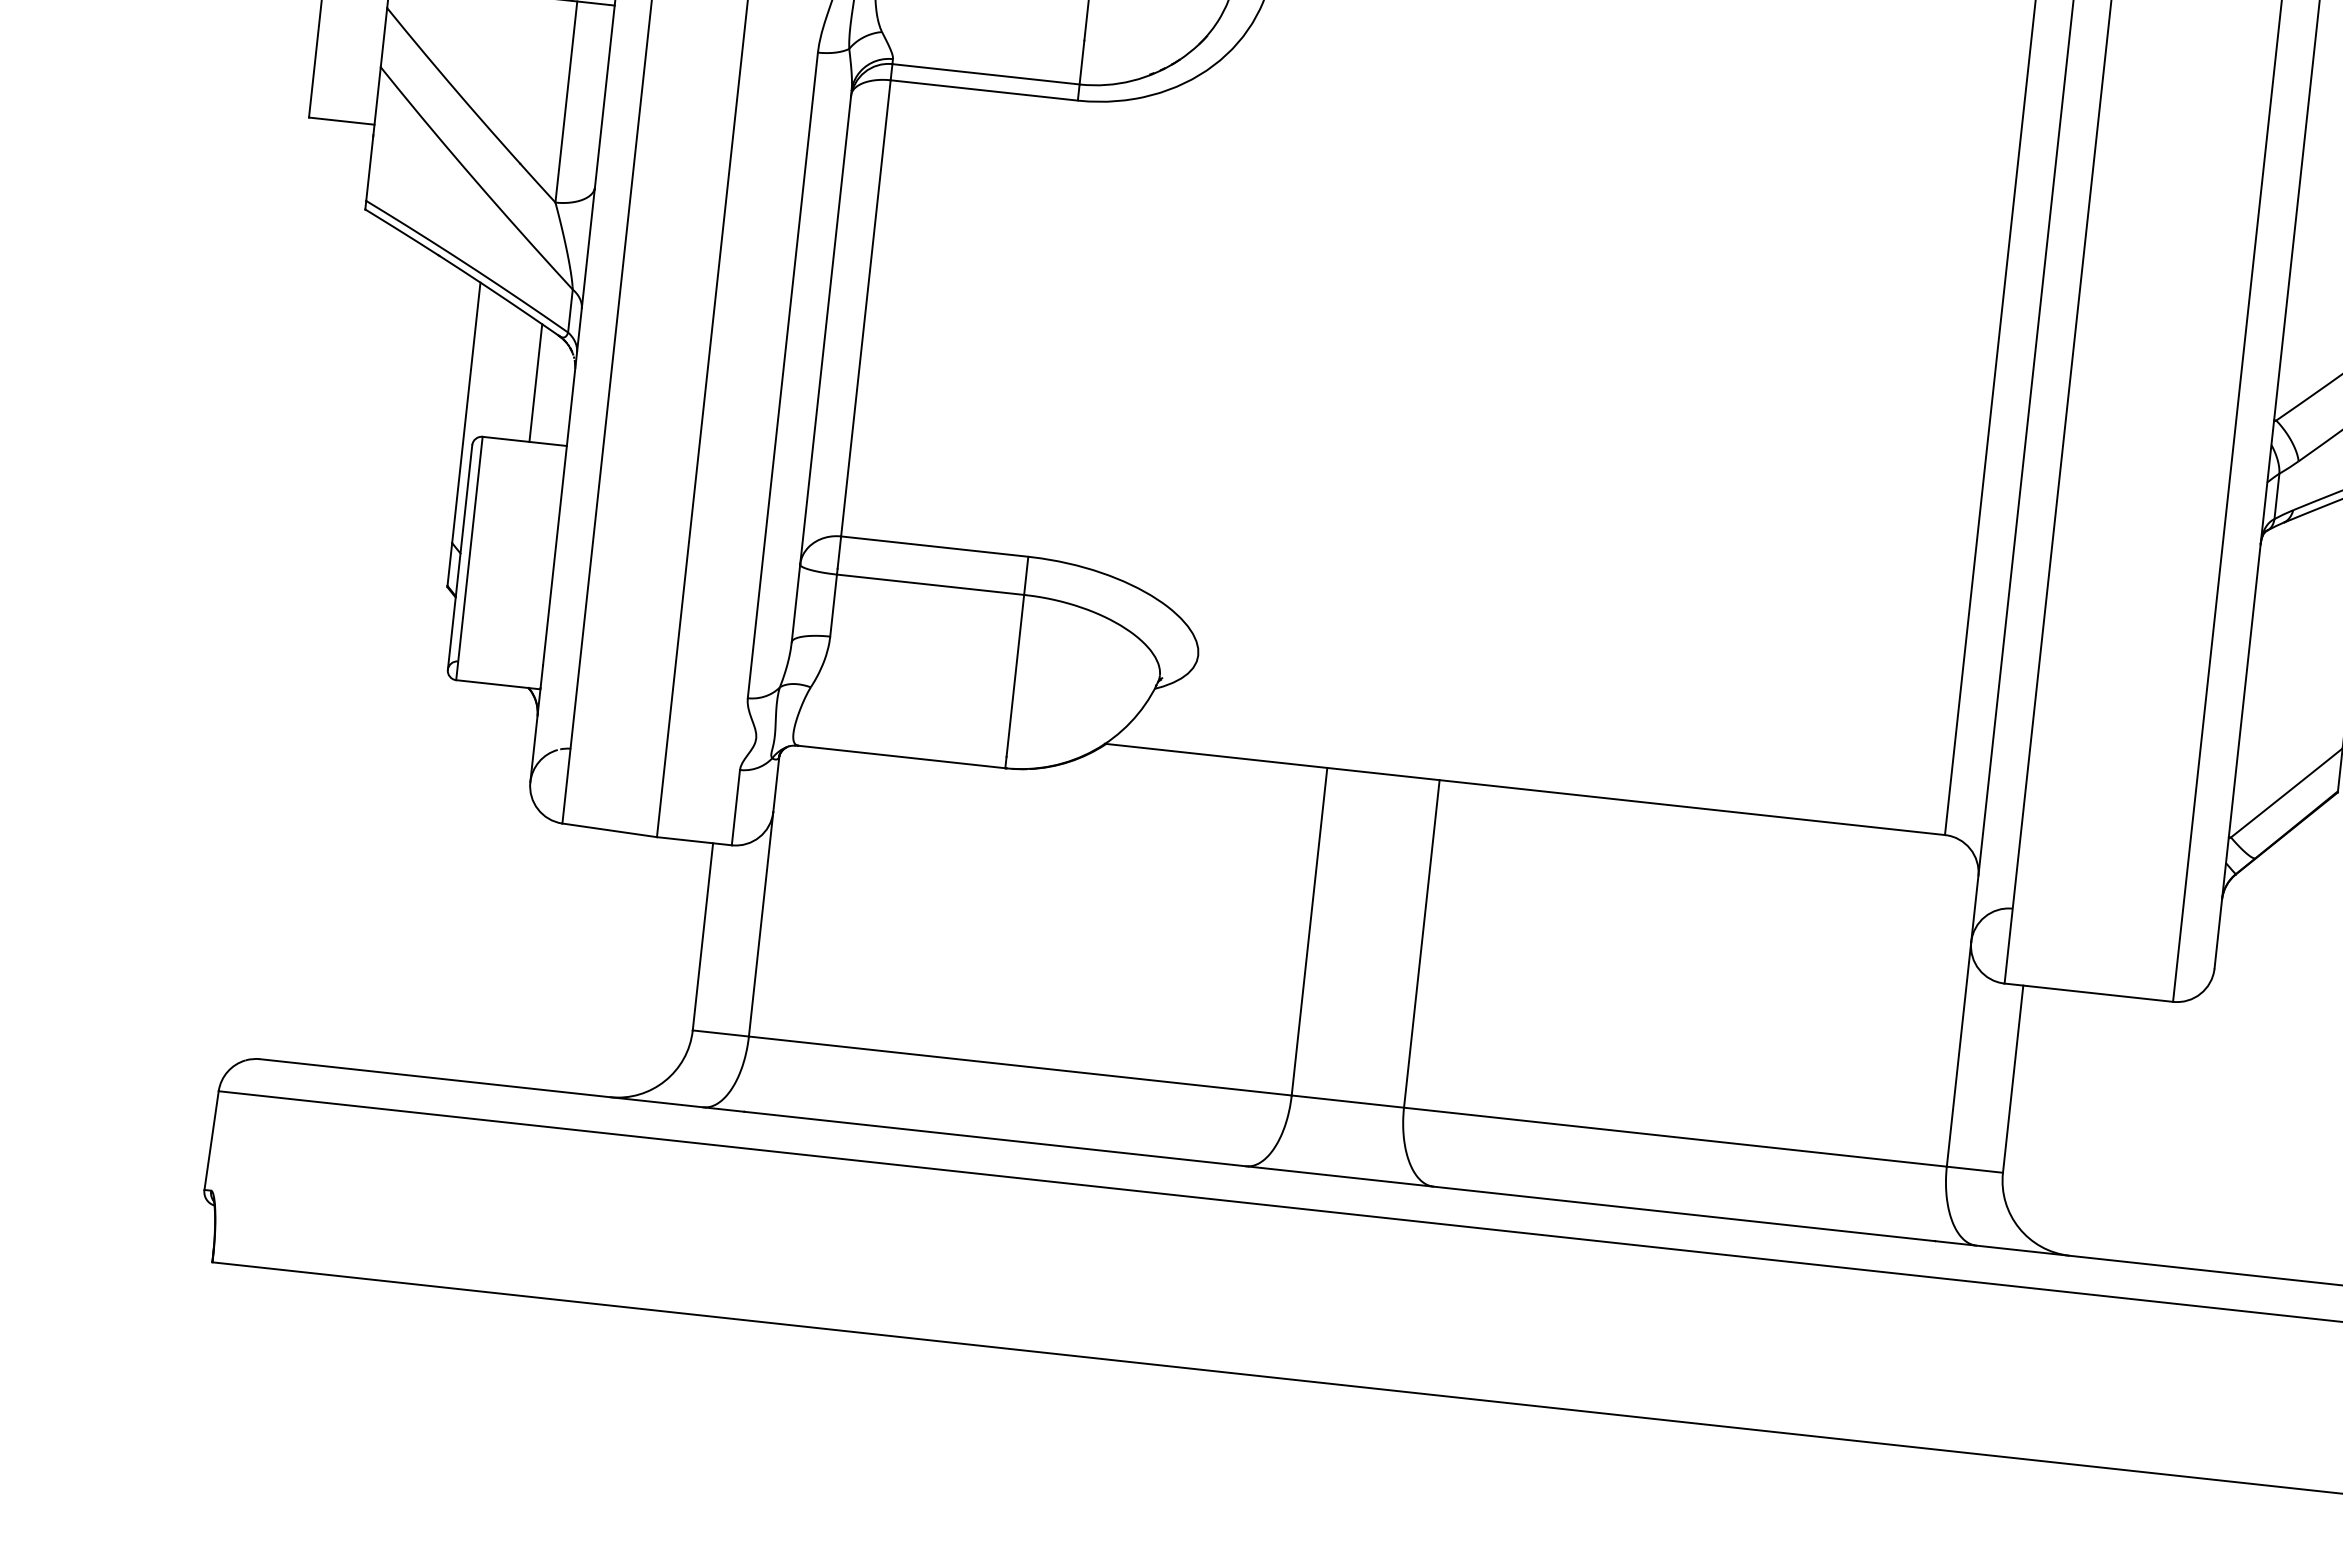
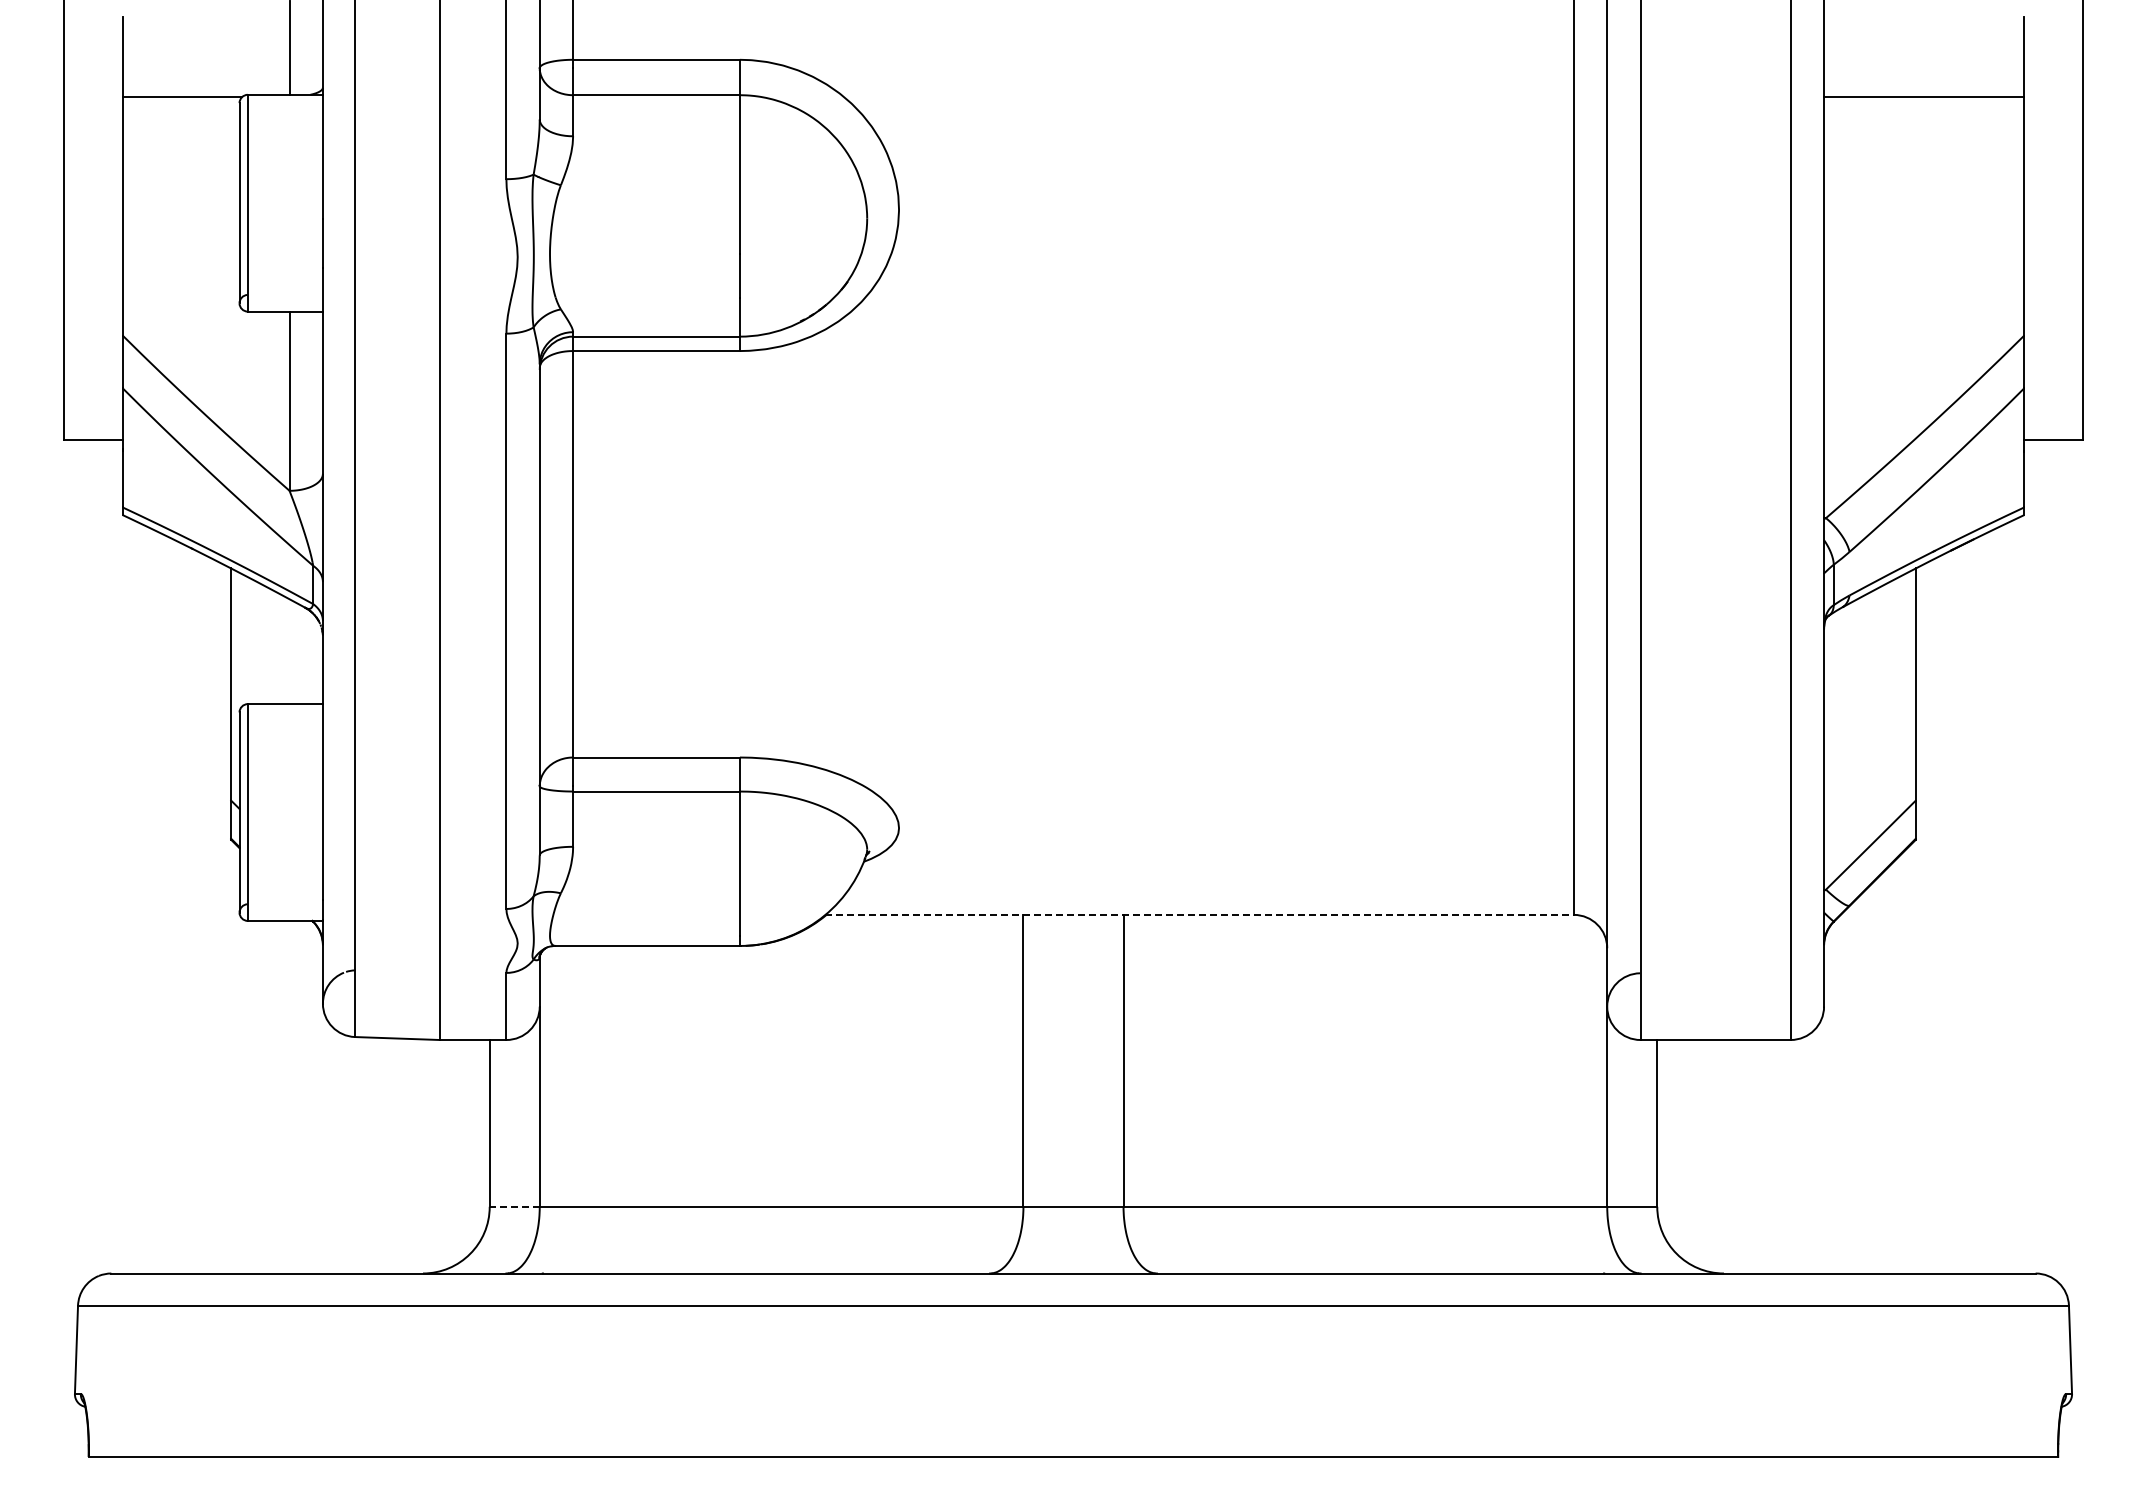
line: (535, 382) -> (289, 651), removed
line: (1526, 789) -> (1200, 914), solid -> dashed
line: (720, 1033) -> (514, 1206), solid -> dashed

